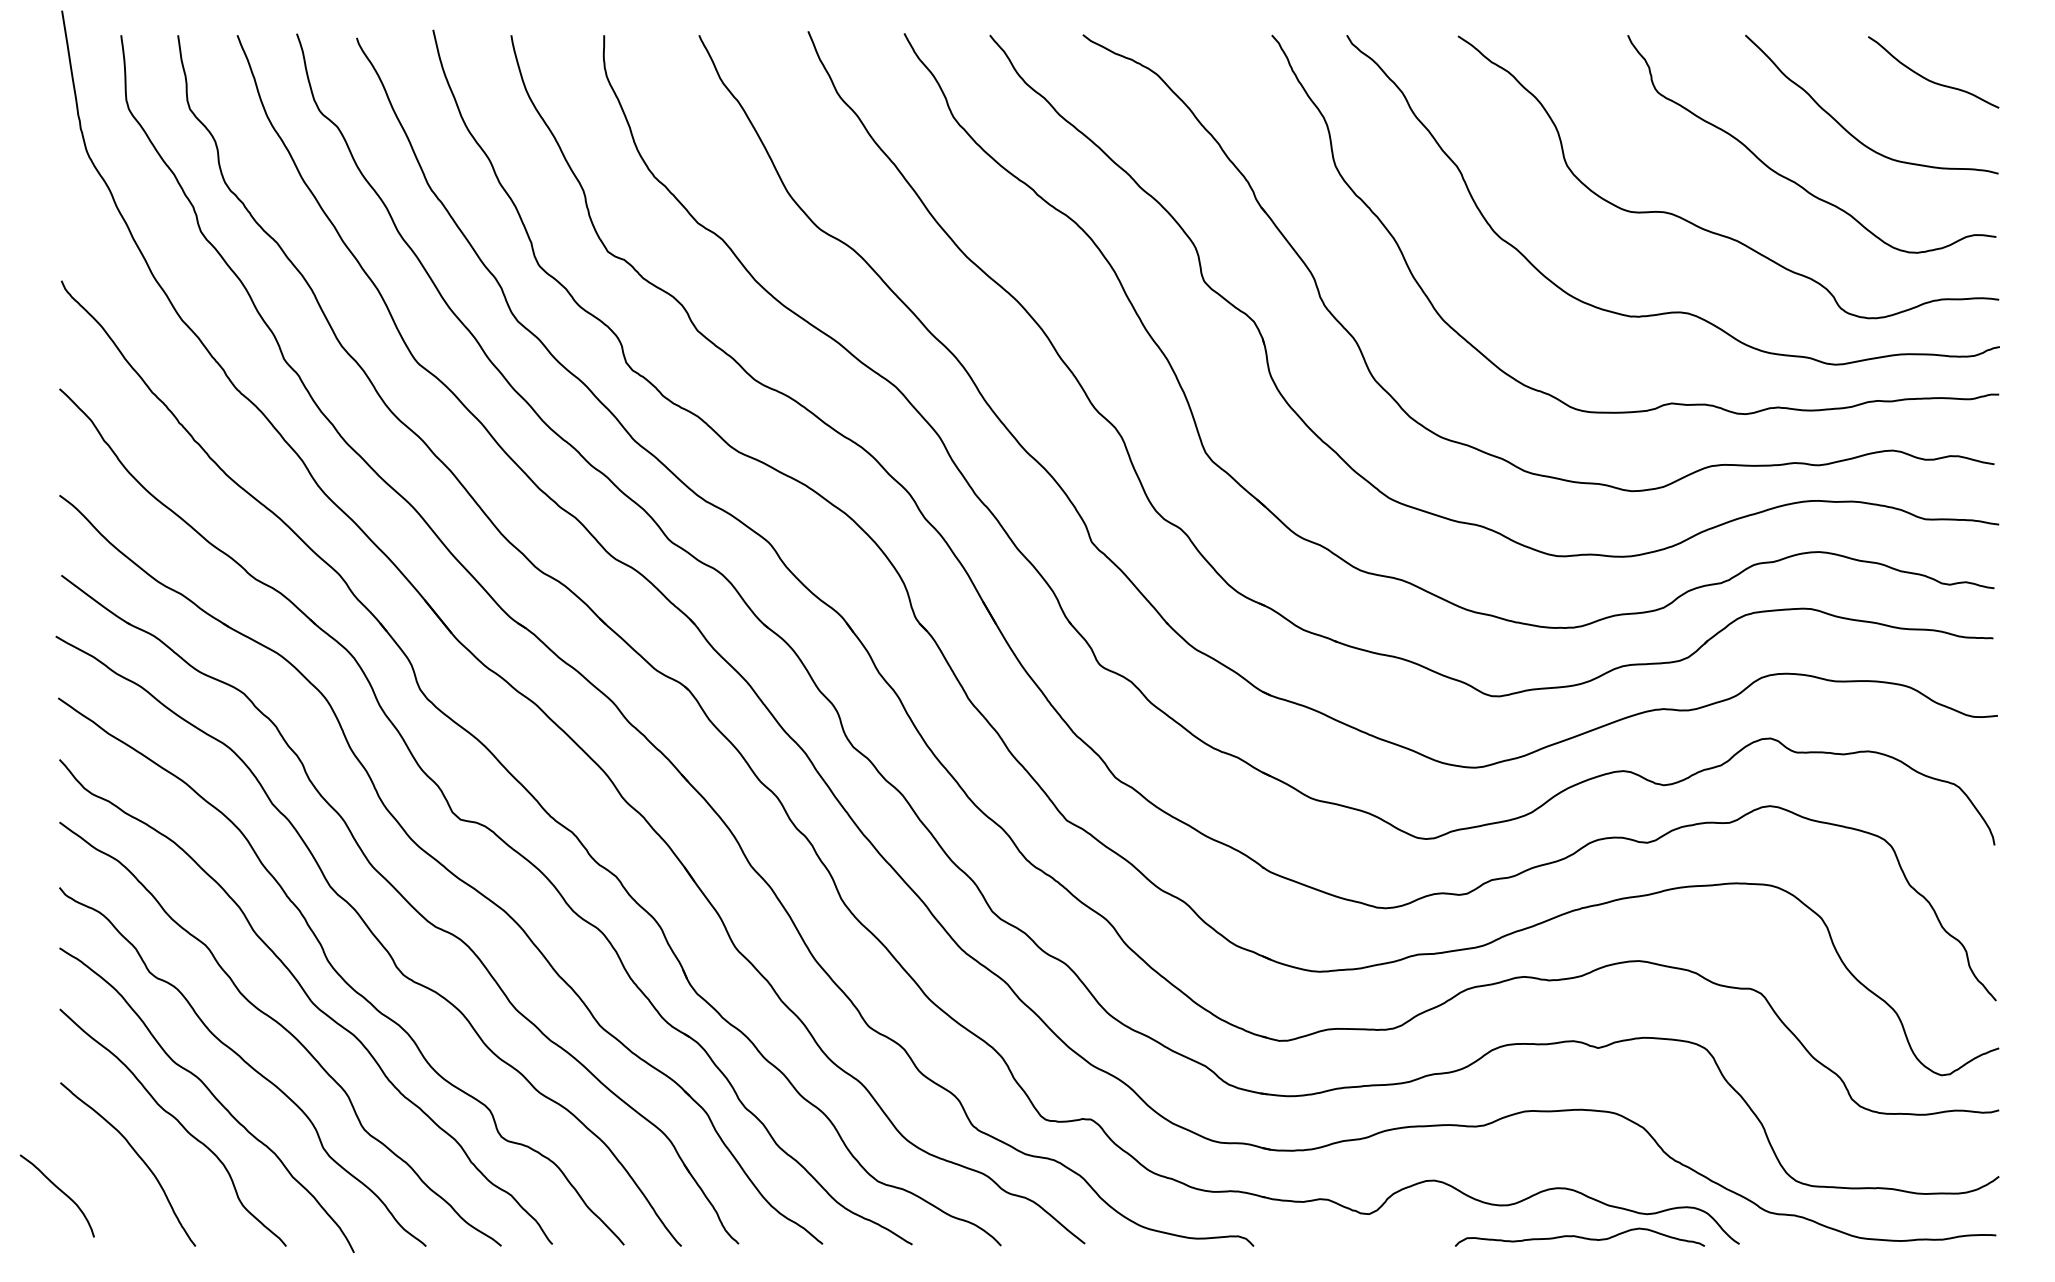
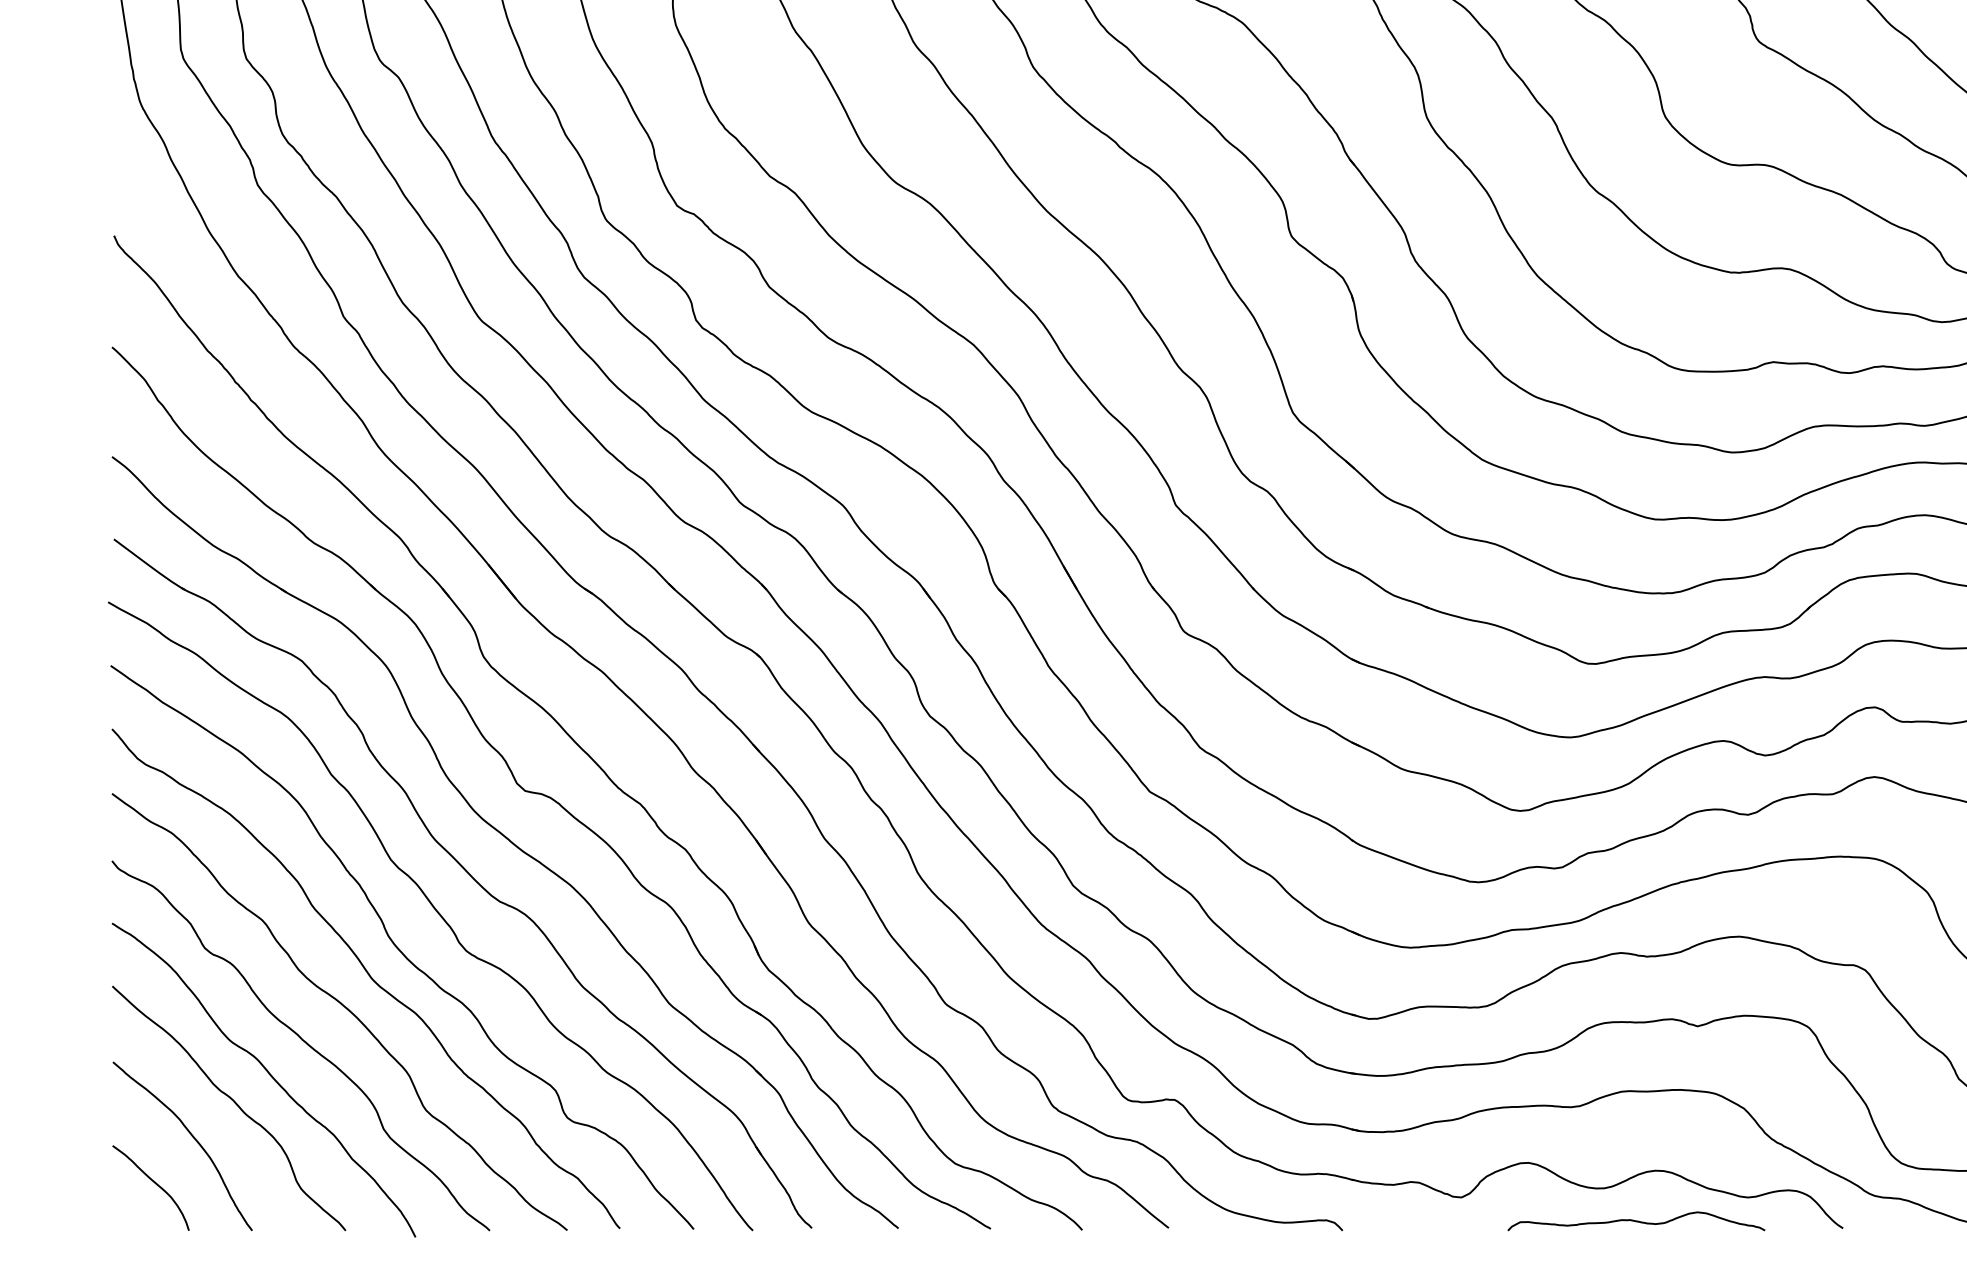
curve: (60, 1191) -> (154, 1183), moved
curve: (1579, 1236) -> (1635, 1220), moved

